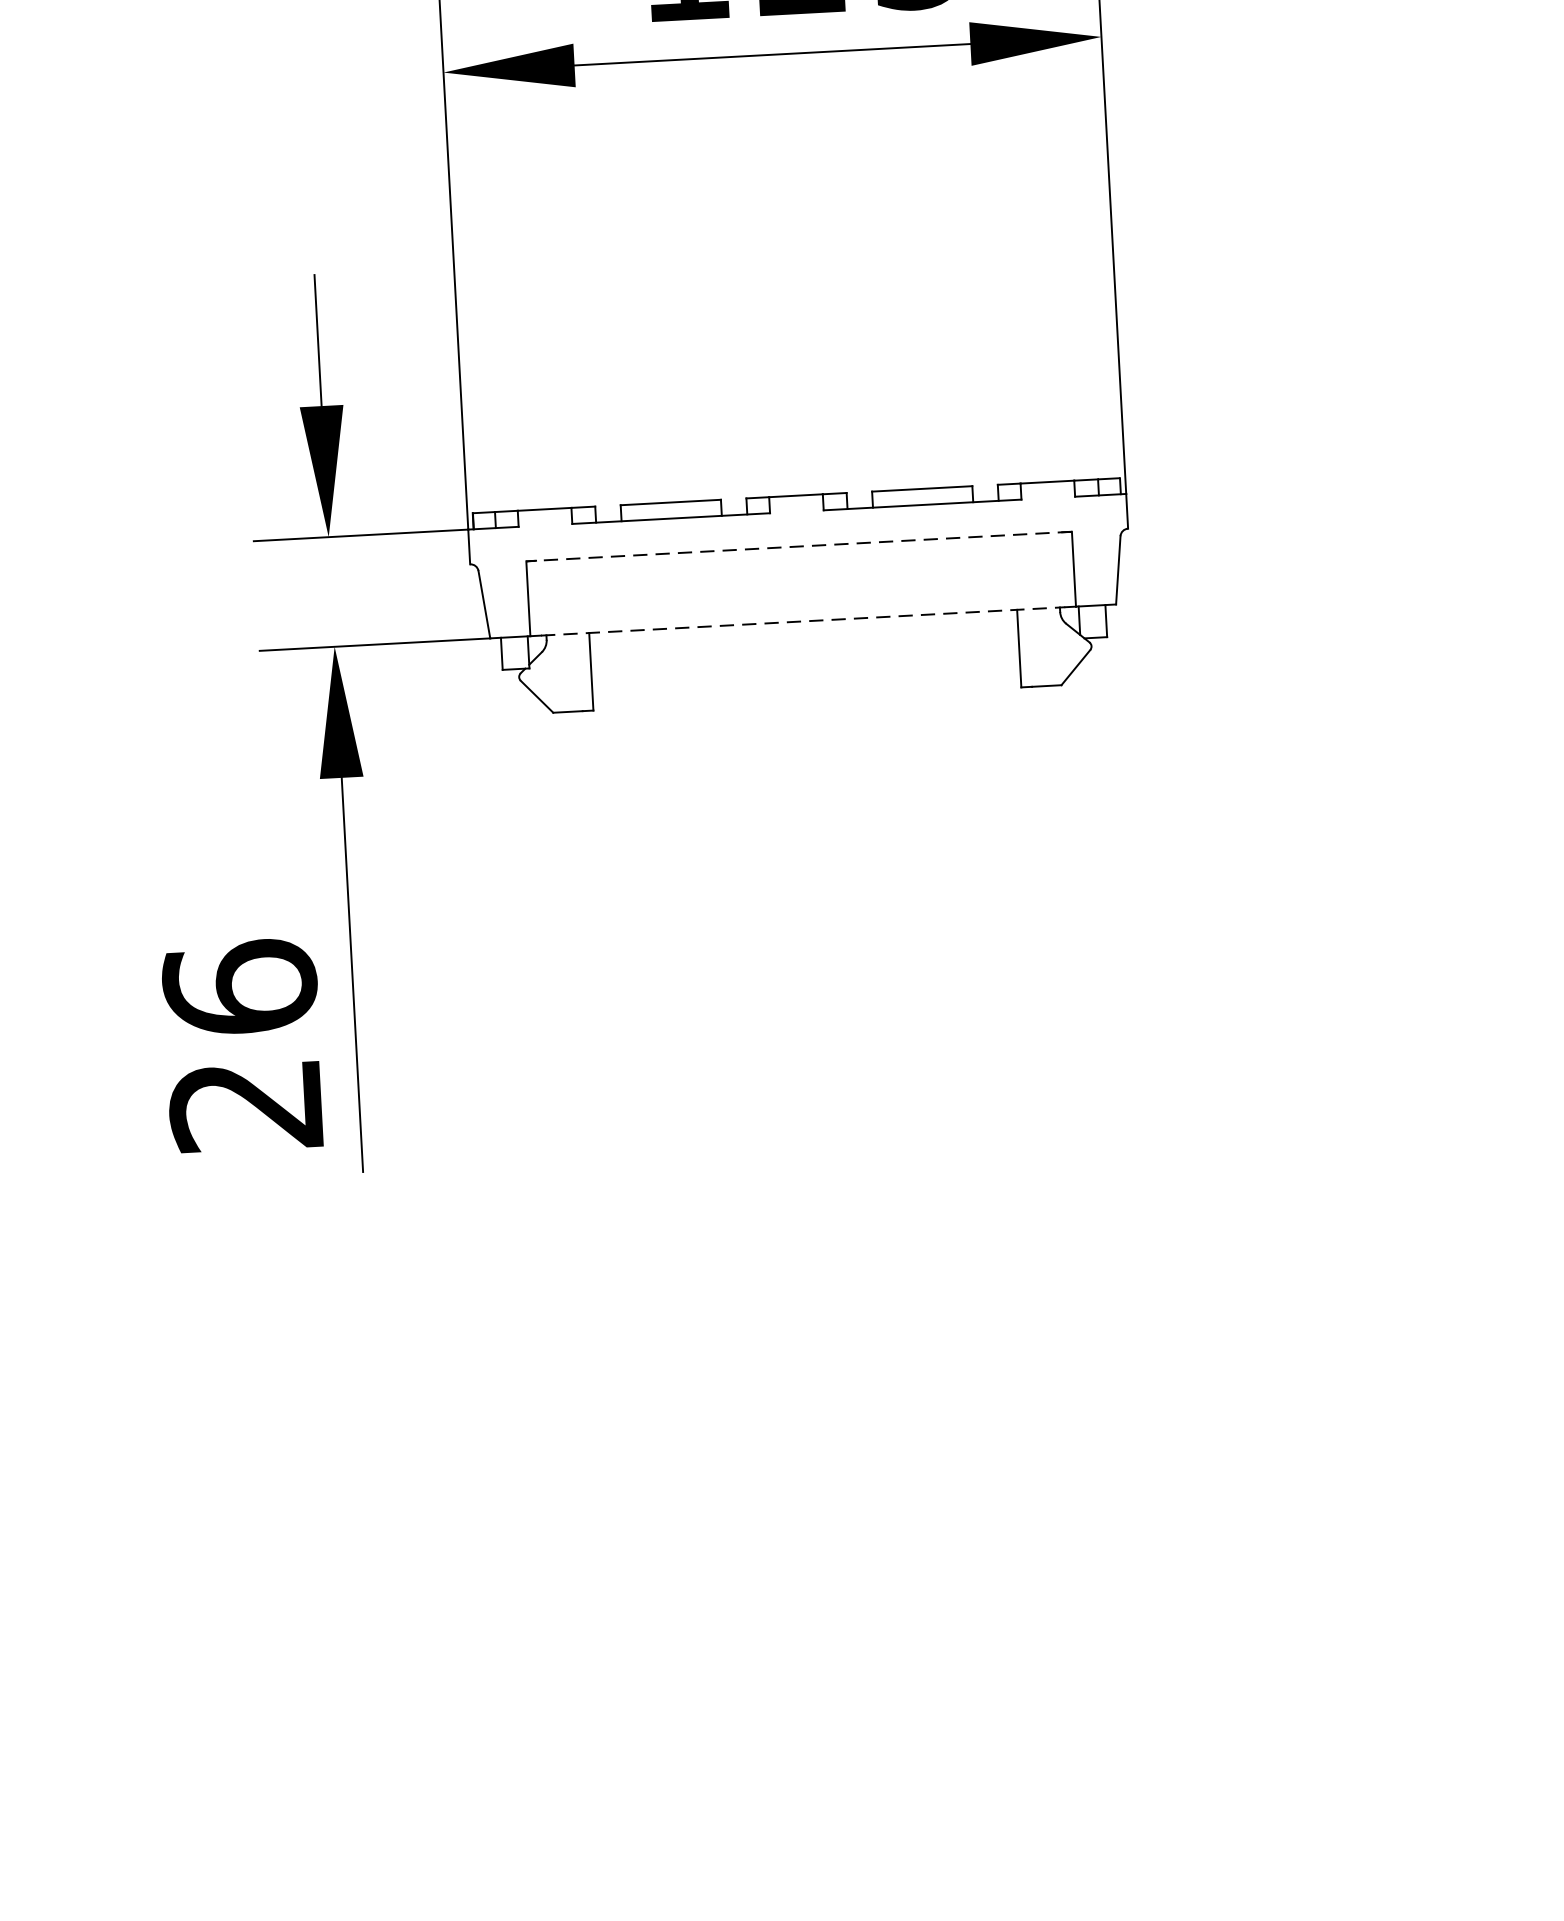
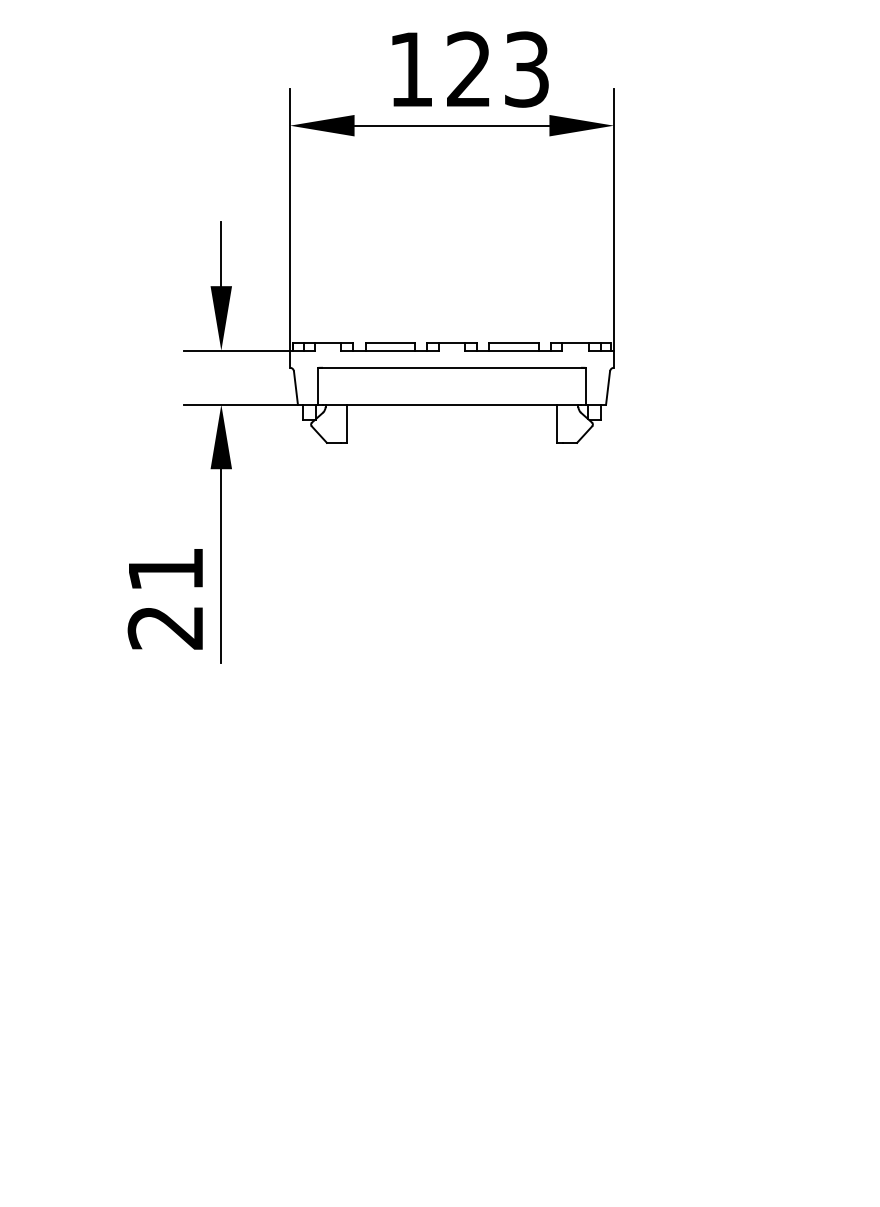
line: (798, 545) -> (451, 367), dashed -> solid
line: (804, 620) -> (452, 404), dashed -> solid
text: (239, 987) -> (165, 569), 26 -> 21

